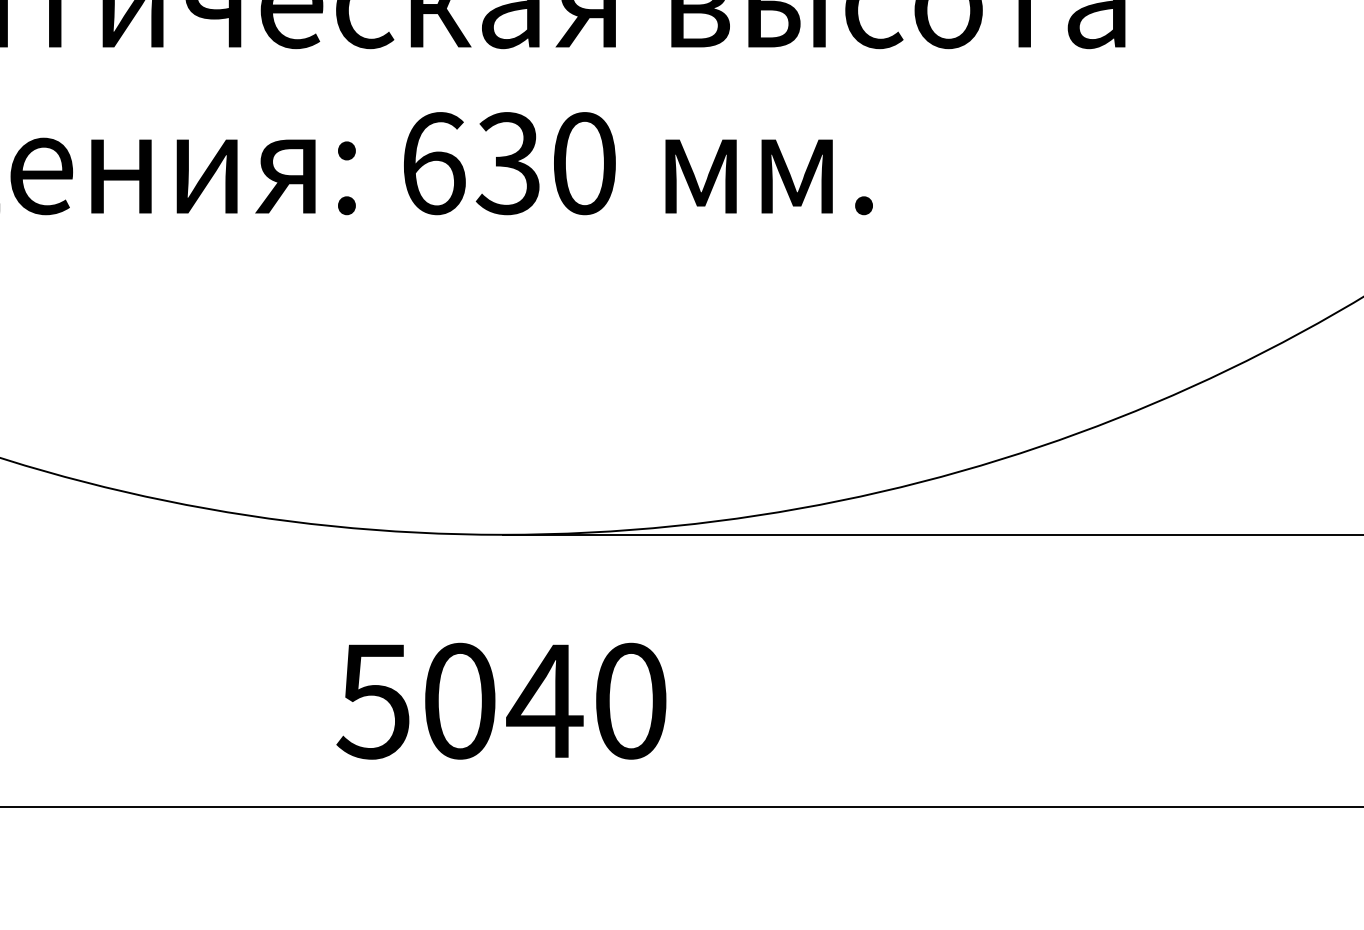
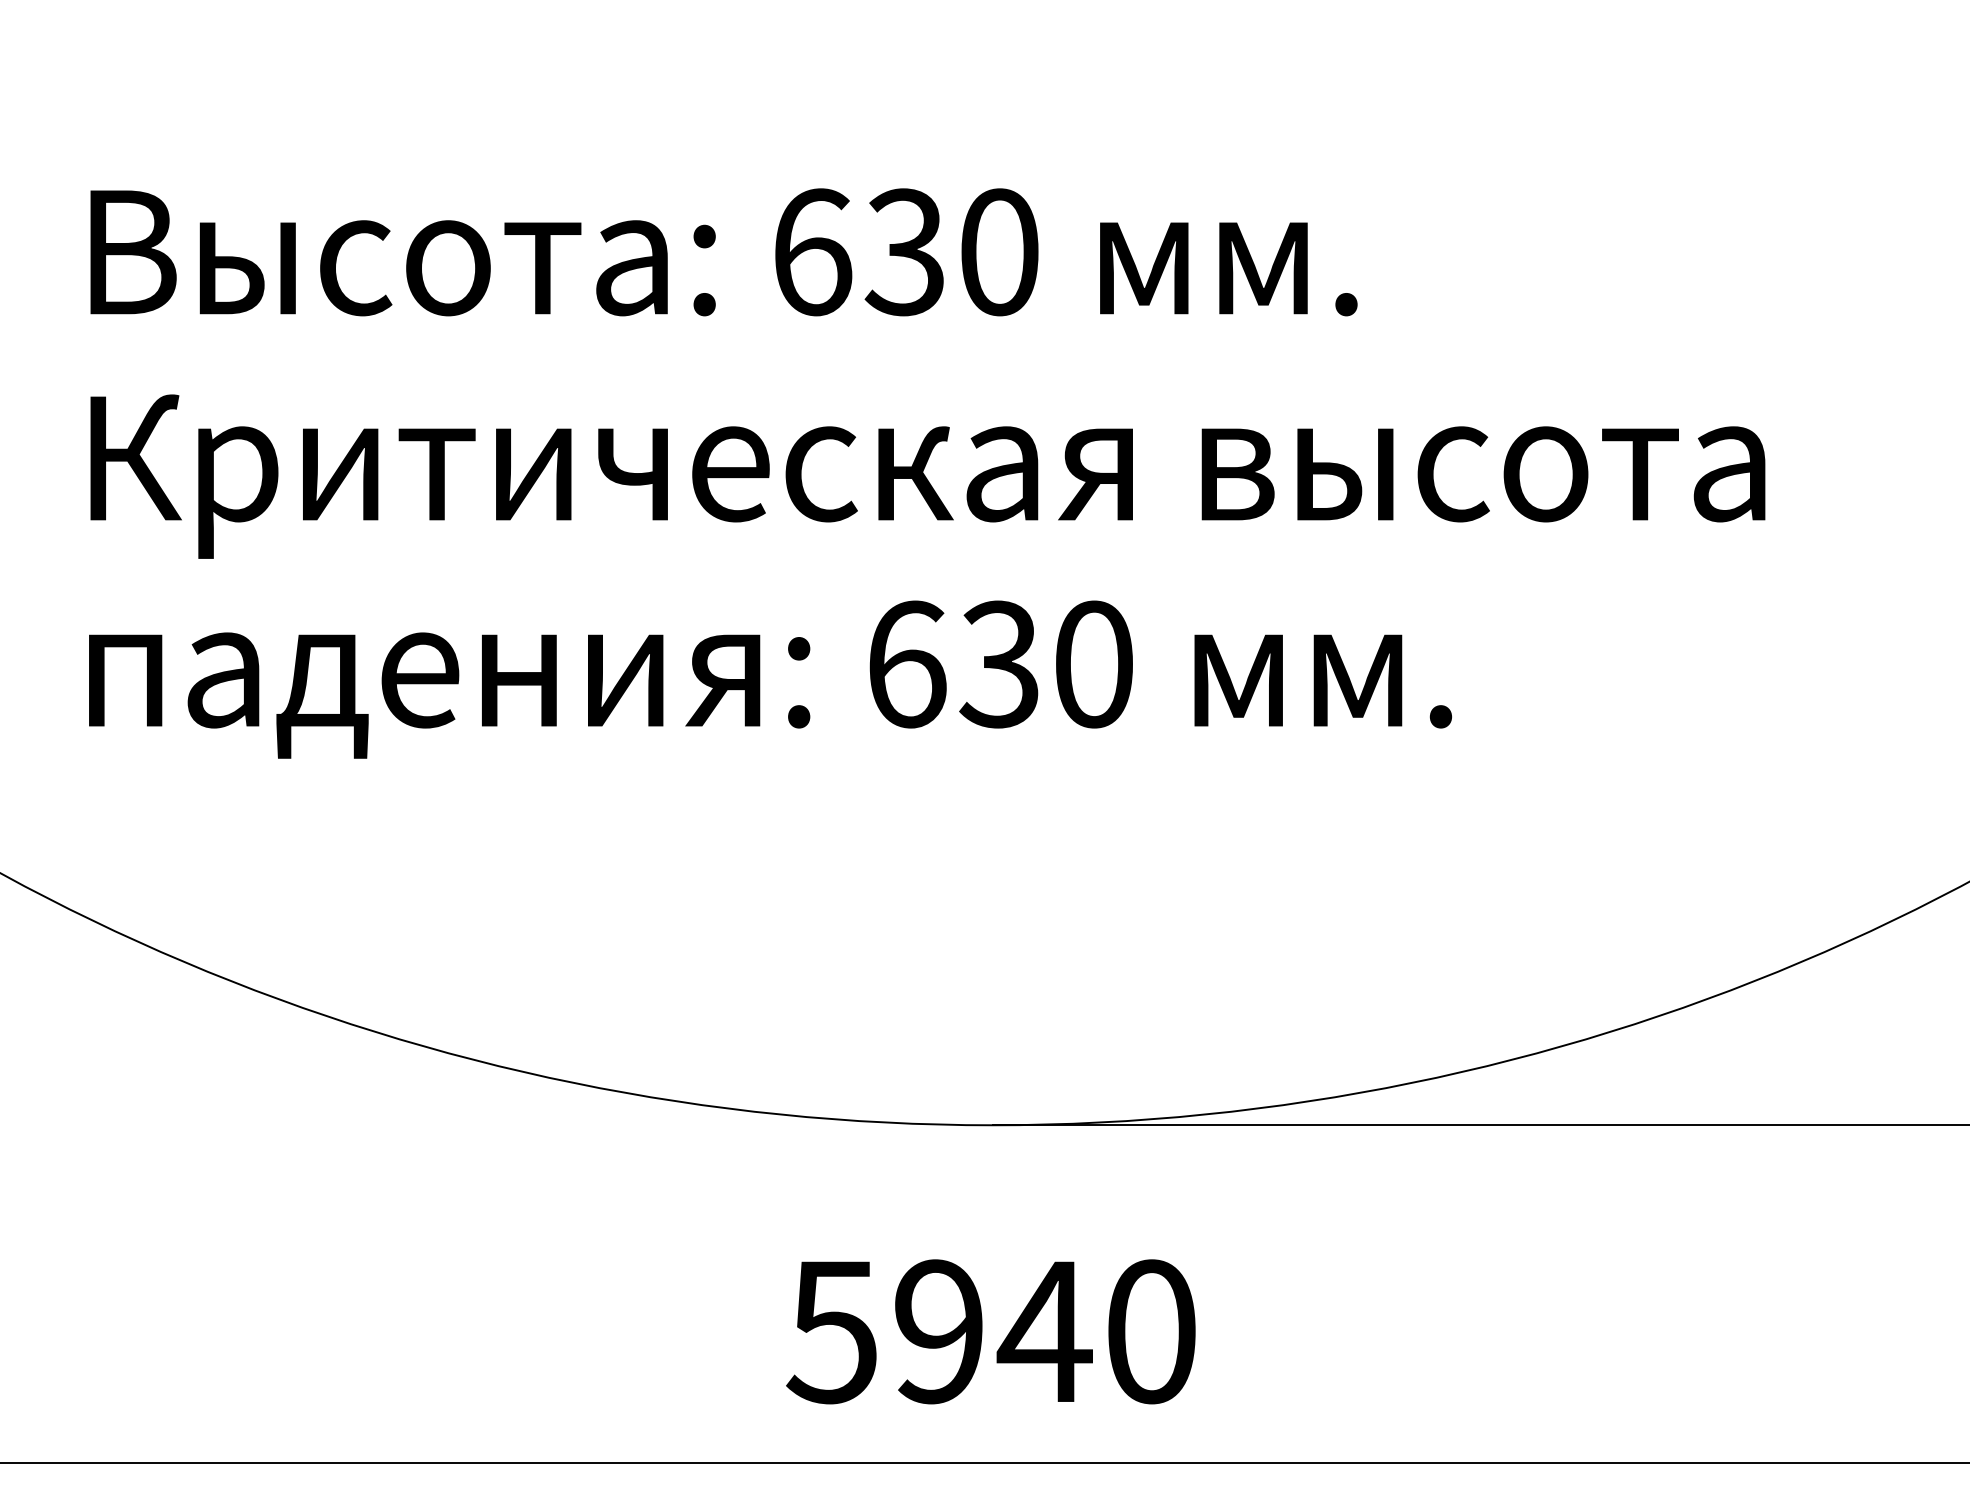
text: (460, 700) -> (939, 1331), 5040 -> 5940

